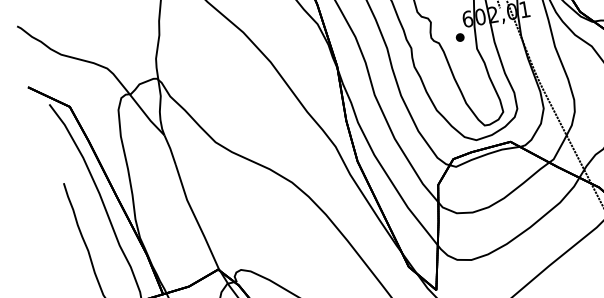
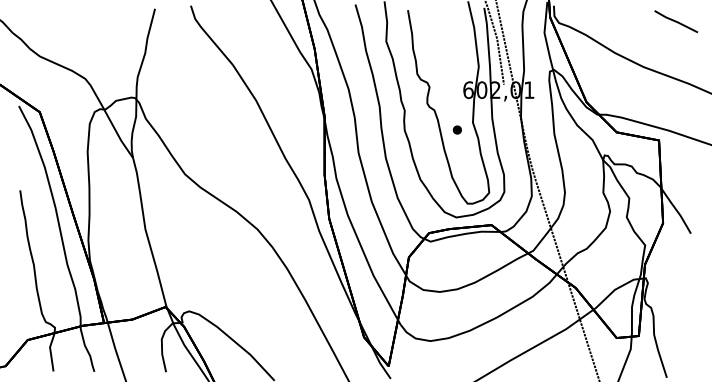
part: (459, 37) -> (456, 129), moved

